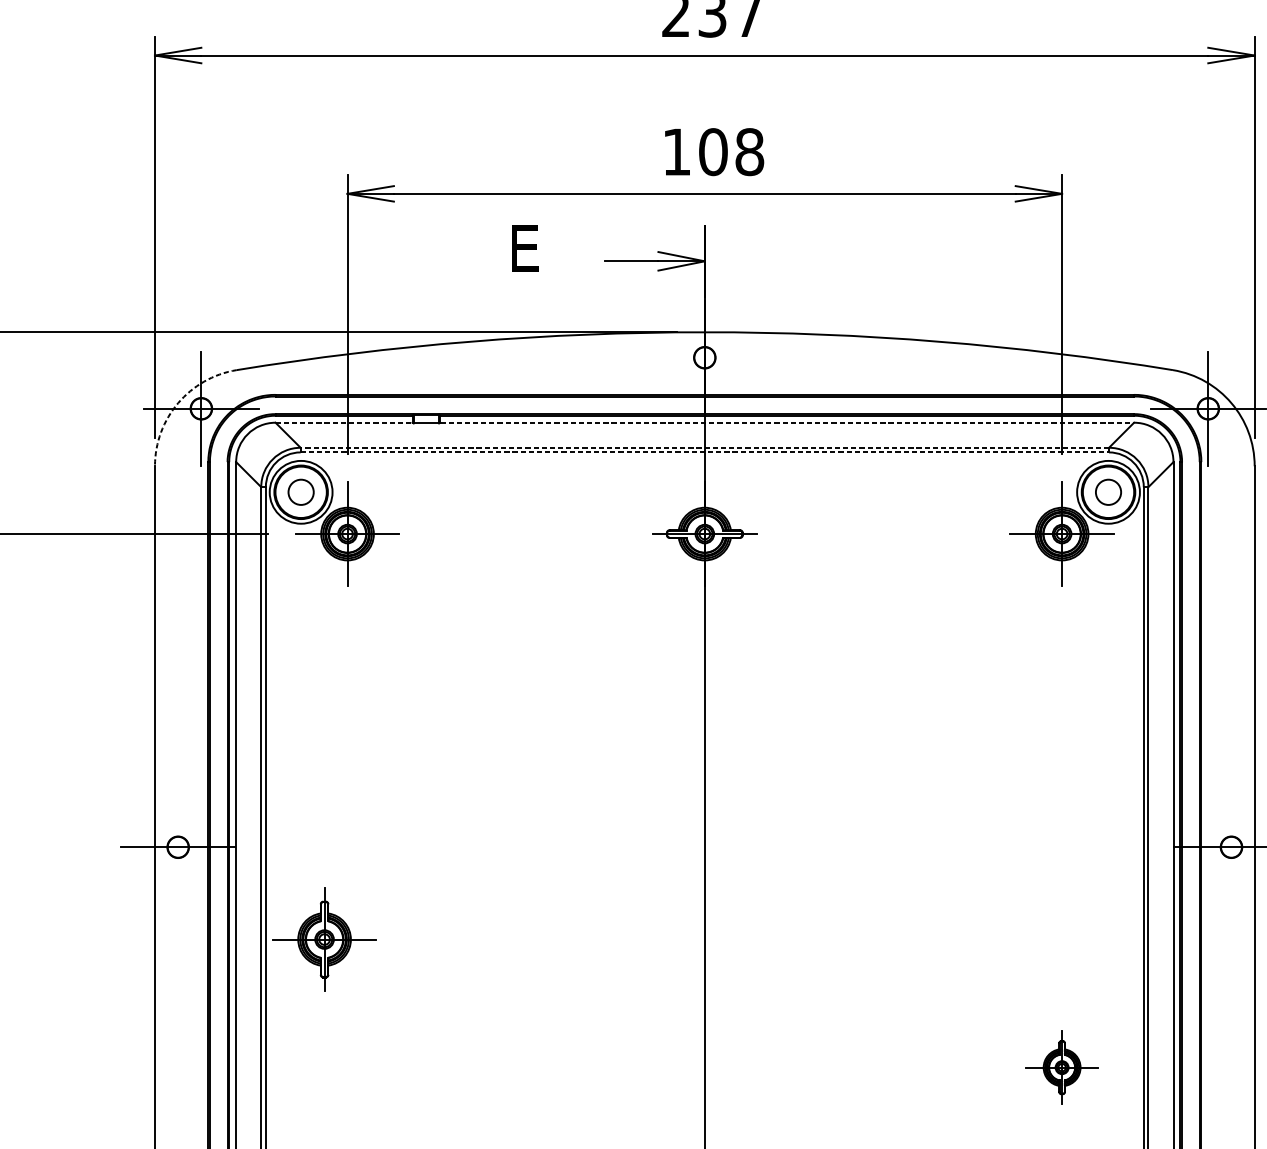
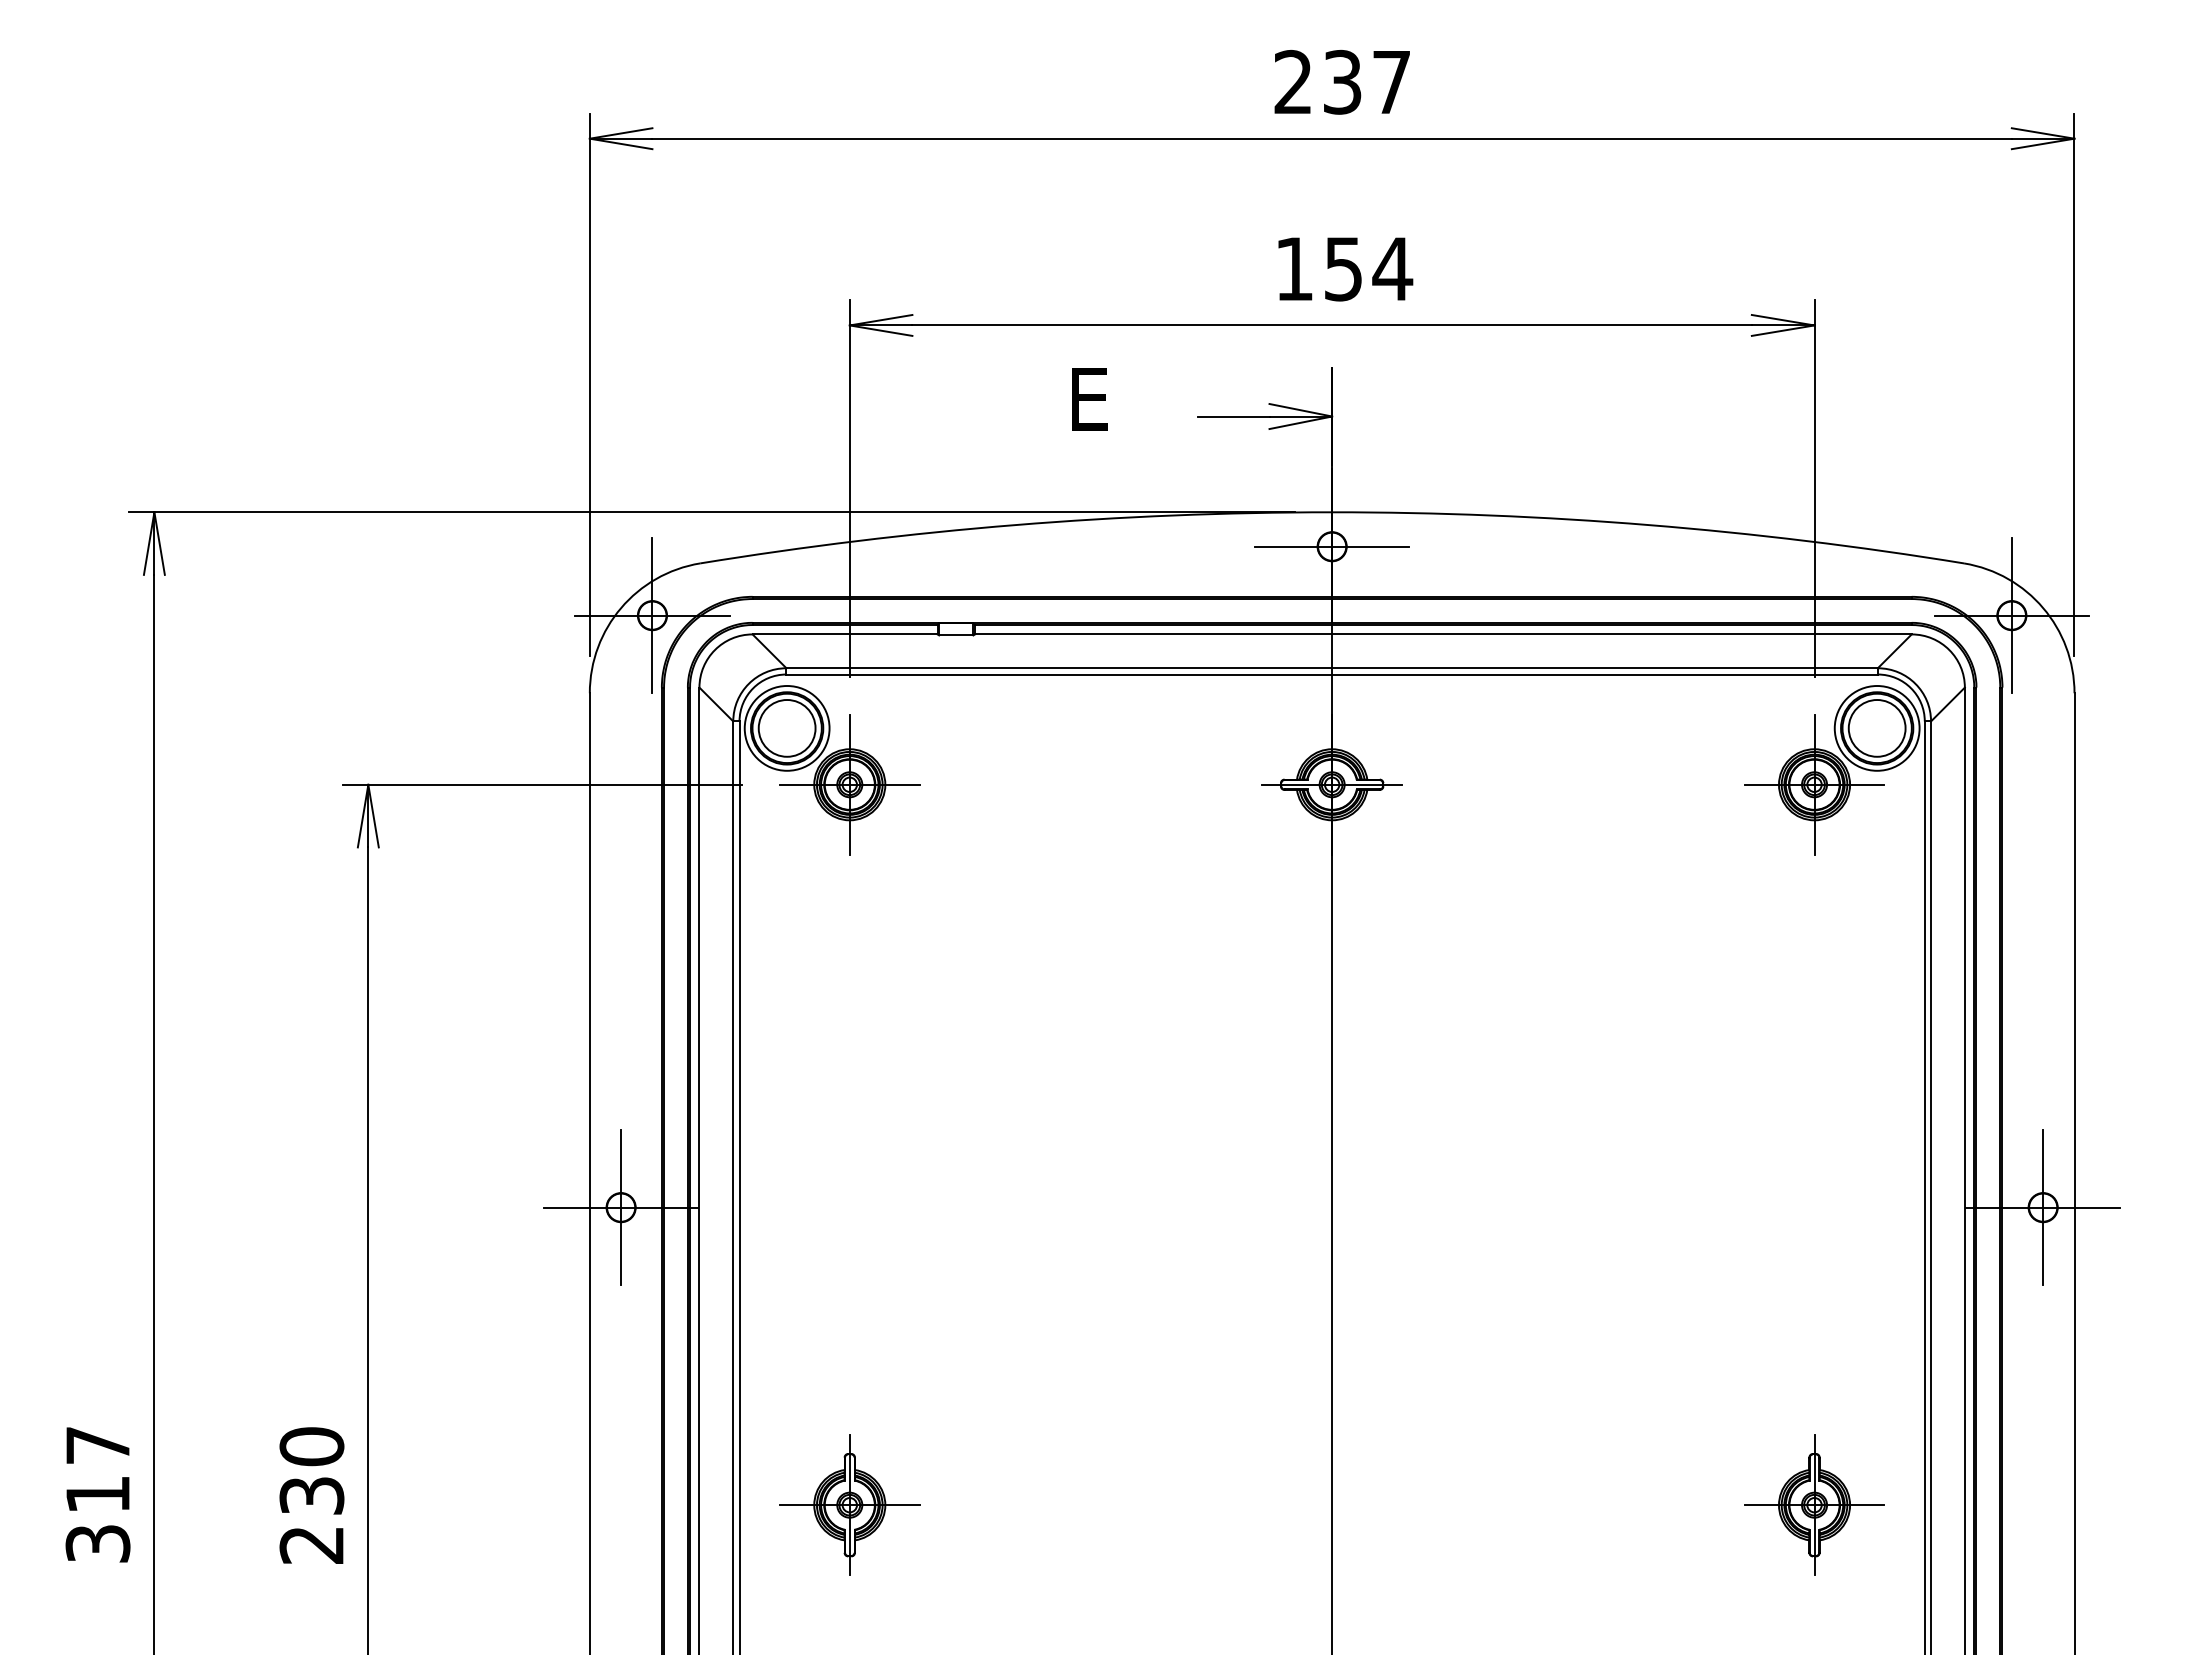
text: (731, 151) -> (1368, 268), 108 -> 154
line: (704, 357) -> (1331, 546), added
arc: (178, 403) -> (621, 608), dashed -> solid
line: (344, 422) -> (845, 634), dashed -> solid
line: (787, 422) -> (1443, 634), dashed -> solid
line: (705, 447) -> (1332, 668), dashed -> solid
line: (705, 452) -> (1332, 674), dashed -> solid
circle: (300, 492) -> (786, 728), size x1.67
circle: (1108, 492) -> (1876, 728), size x1.67
line: (178, 847) -> (621, 1207), added
line: (1231, 847) -> (2043, 1207), added
part: (324, 939) -> (849, 1504), moved
part: (1062, 1067) -> (1814, 1504), size x1.43

